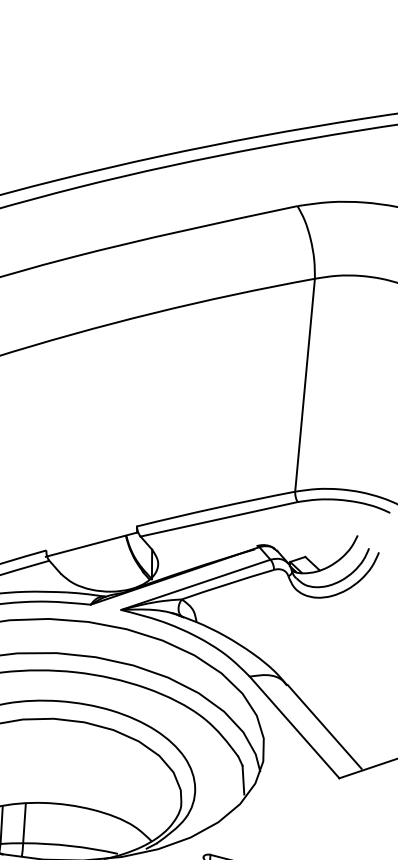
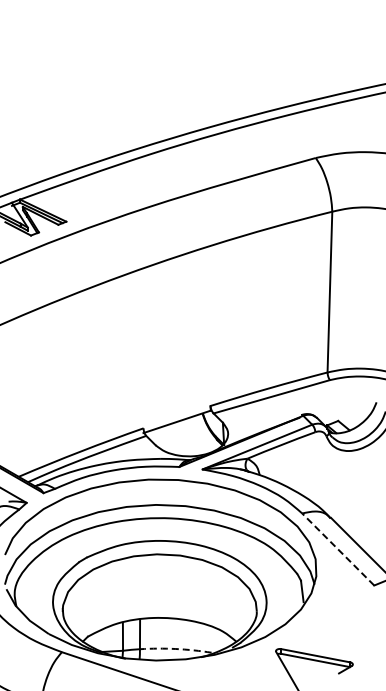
line: (294, 727) -> (338, 549), solid -> dashed
arc: (70, 846) -> (175, 649), solid -> dashed

